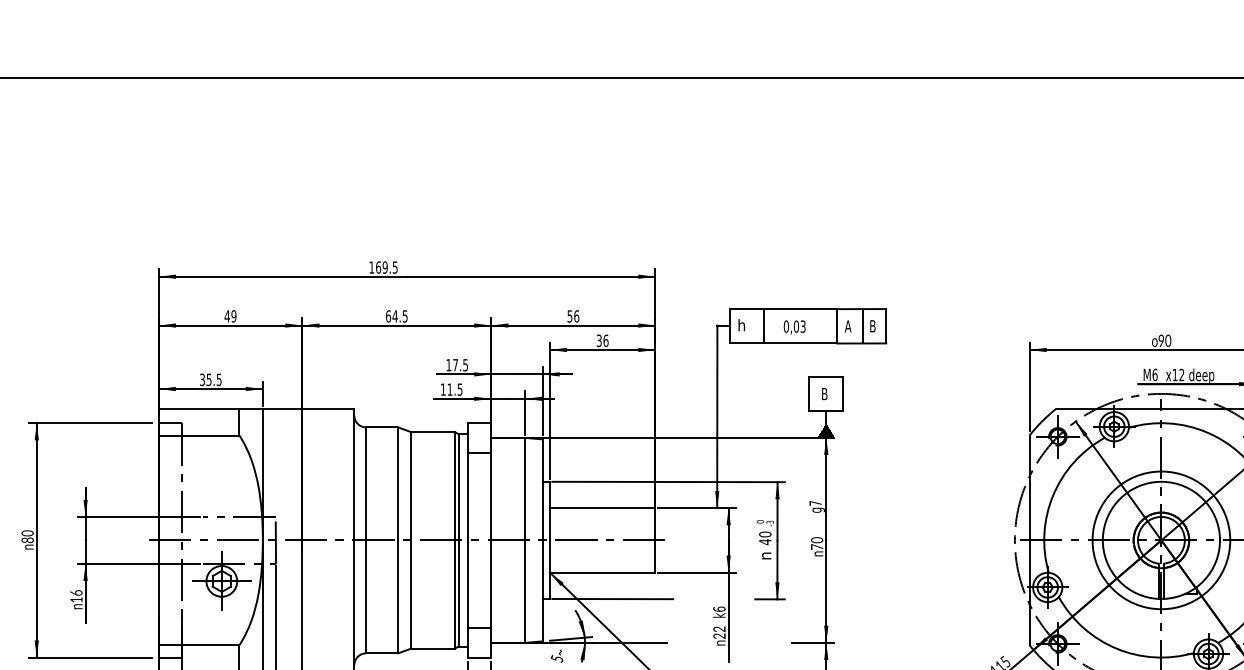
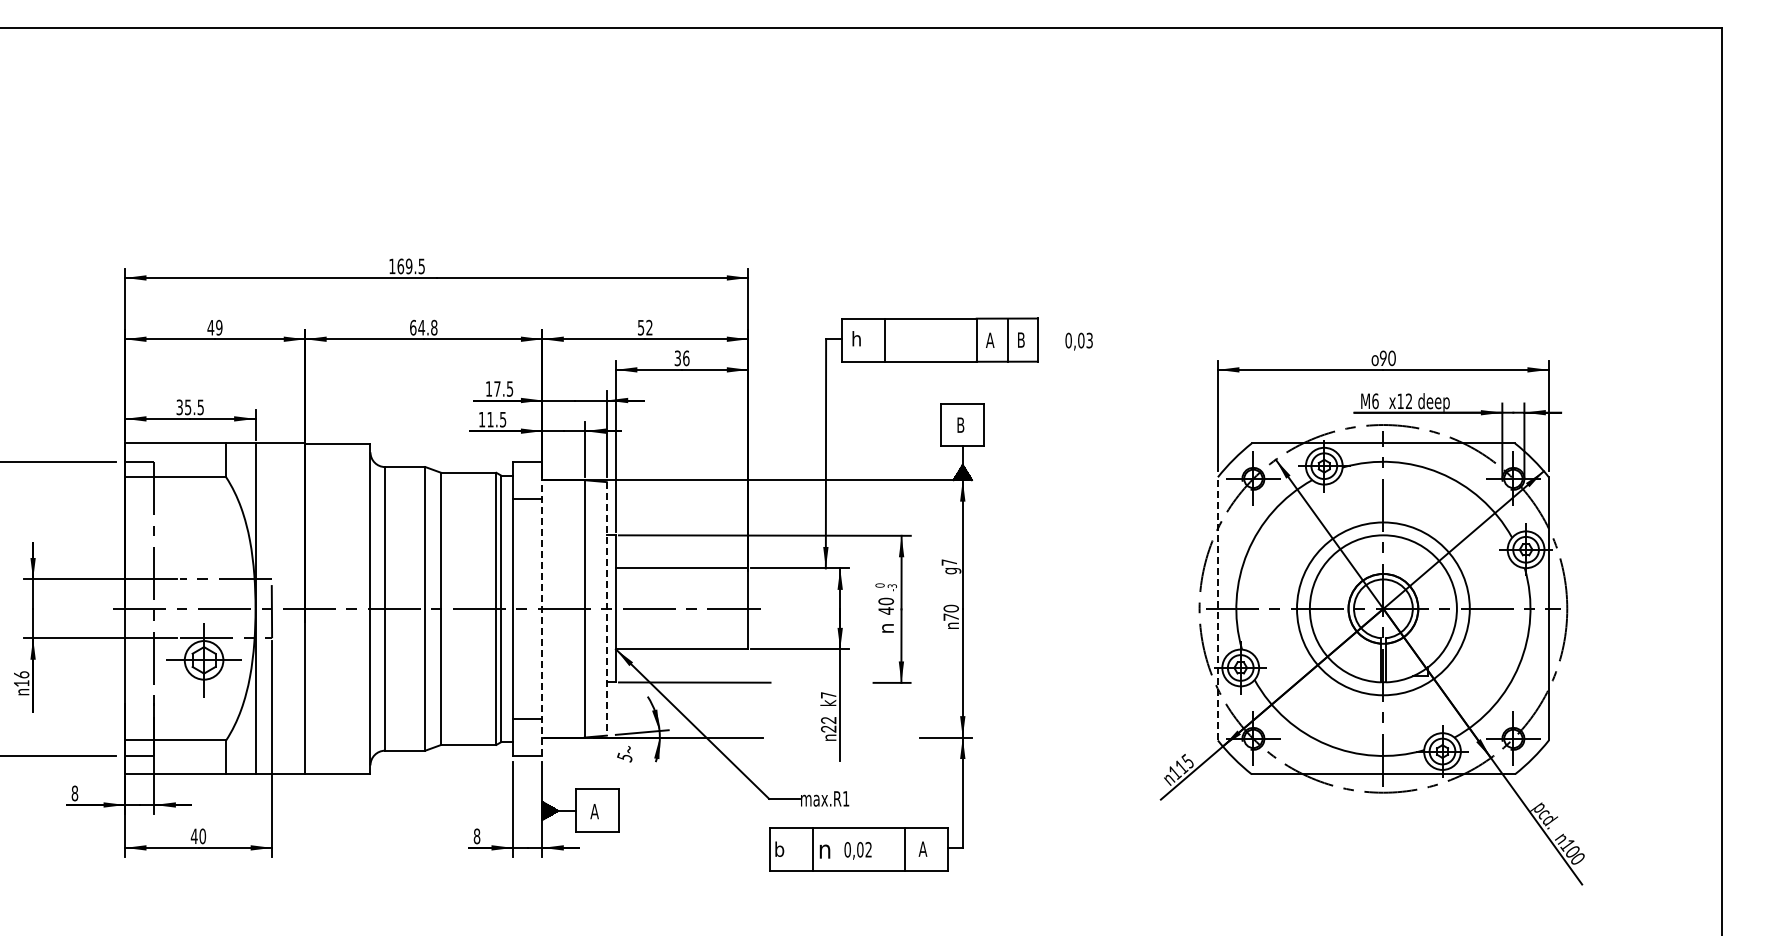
text: (405, 316) -> (434, 327), 64.5 -> 64.8
text: (576, 316) -> (649, 327), 56 -> 52
text: (794, 327) -> (1078, 341), moved
line: (491, 540) -> (542, 608), solid -> dashed
line: (542, 540) -> (606, 608), solid -> dashed
line: (1029, 540) -> (1217, 608), solid -> dashed
text: (719, 609) -> (828, 695), k6 -> k7

